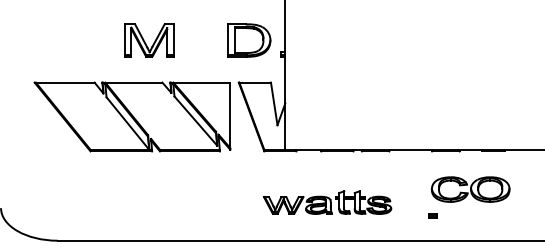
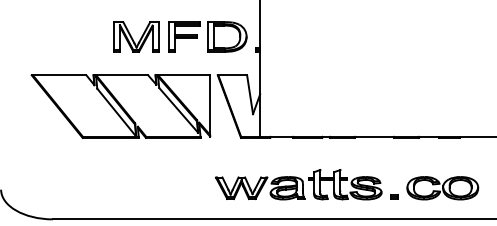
part: (201, 40) -> (183, 36), added
part: (470, 189) -> (442, 188), moved
part: (327, 202) -> (298, 184), size x1.43

